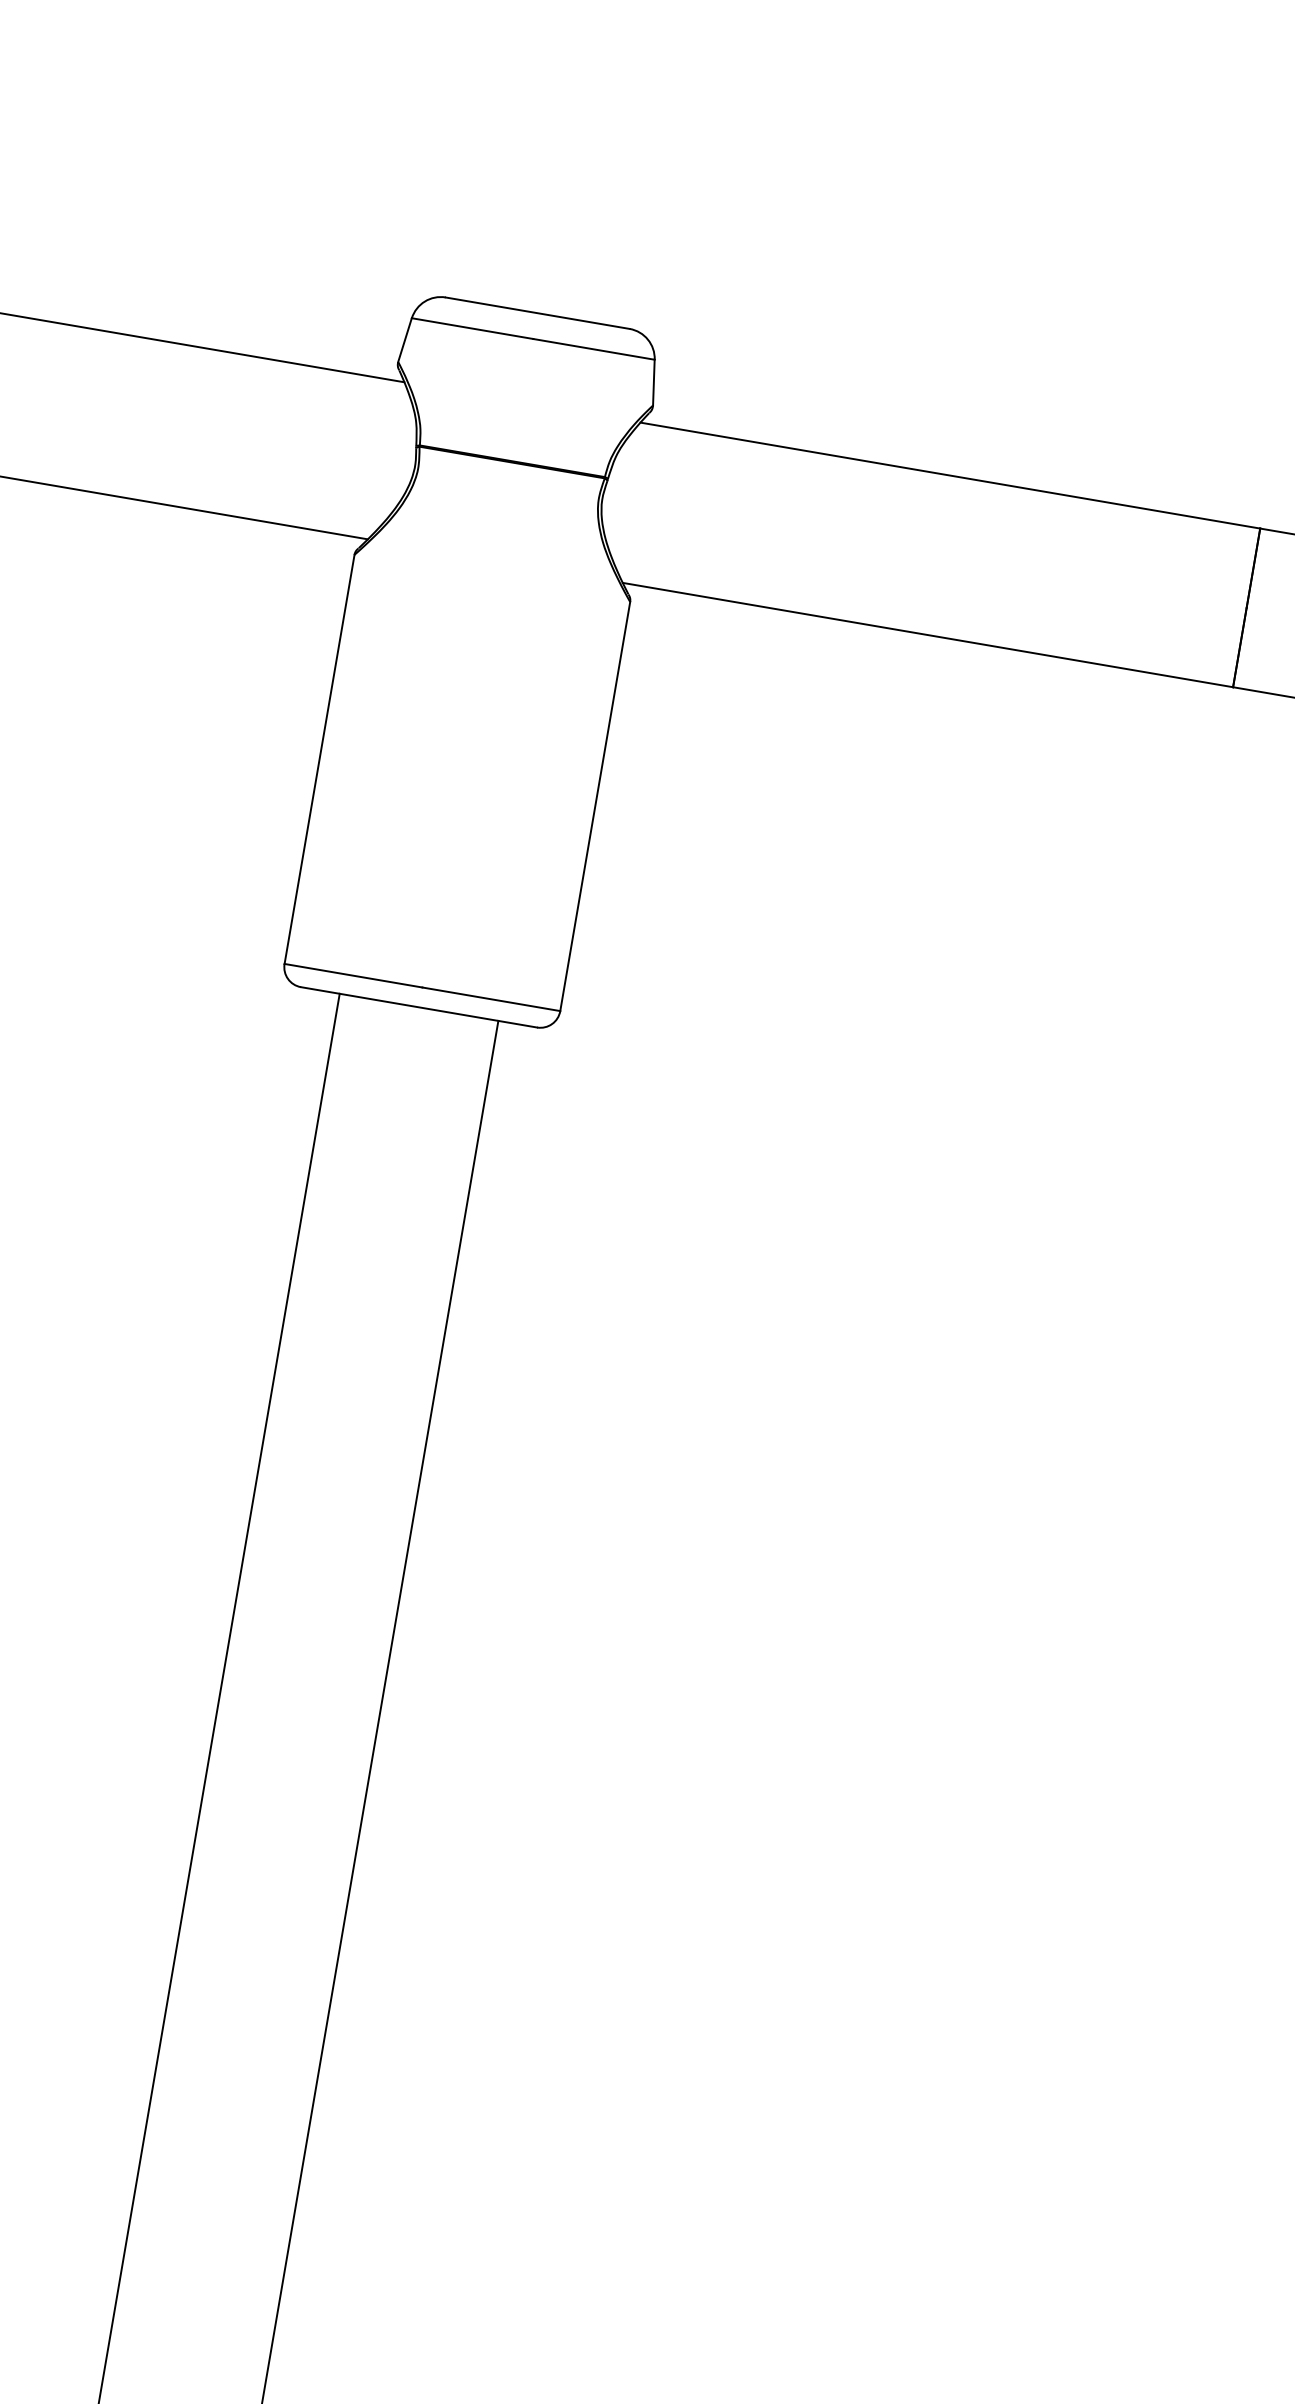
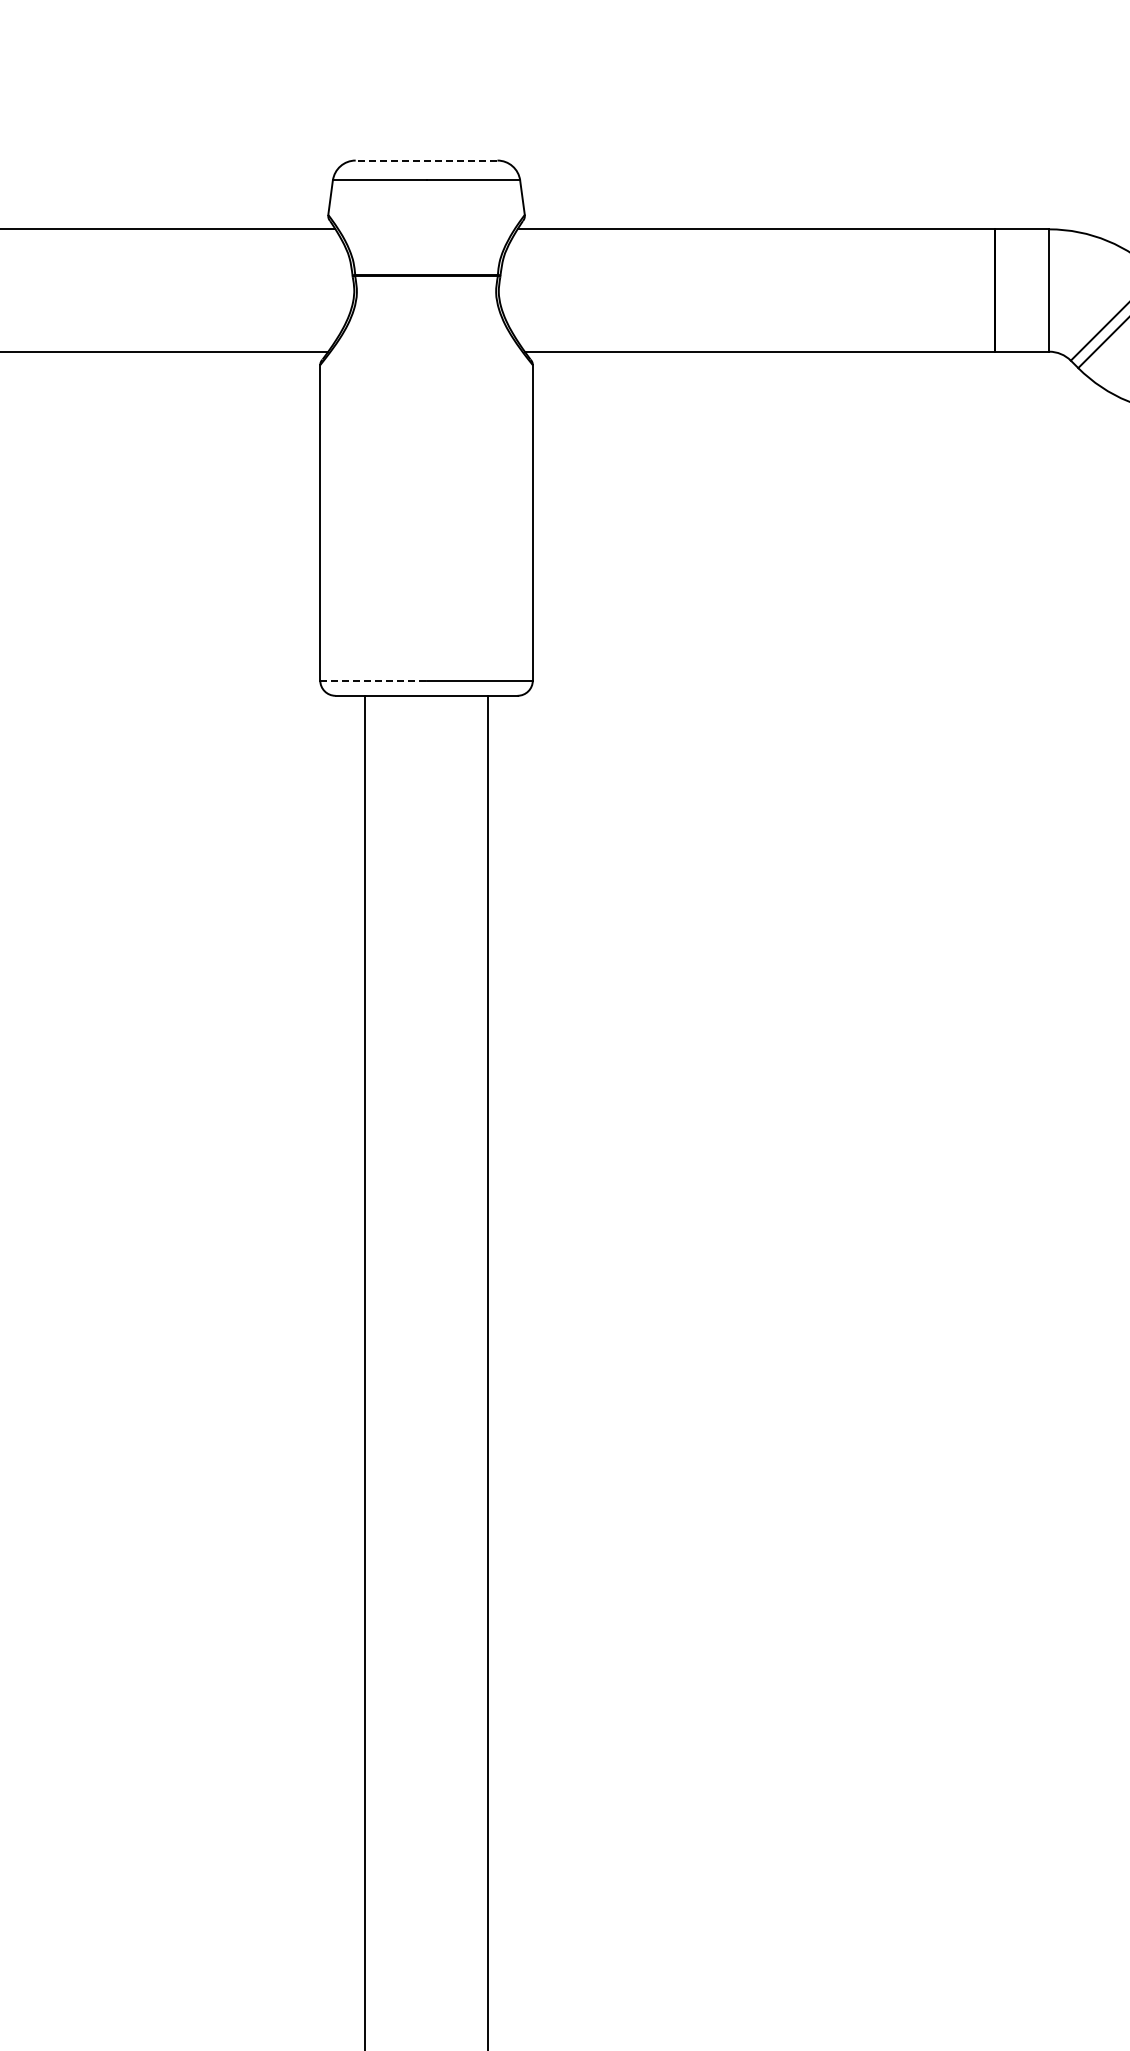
line: (537, 313) -> (426, 160), solid -> dashed
line: (353, 975) -> (373, 680), solid -> dashed

